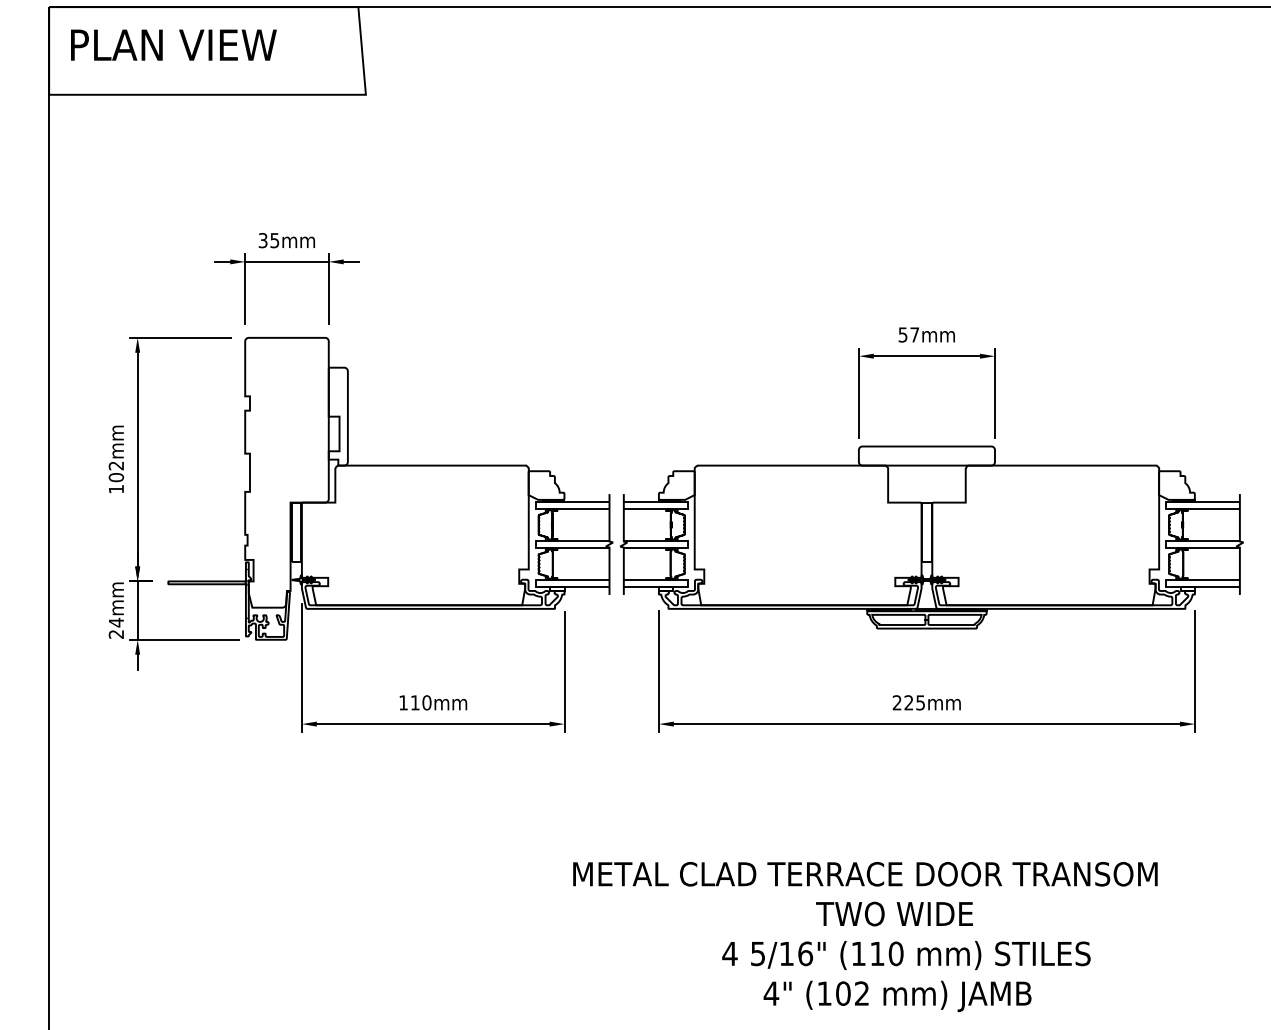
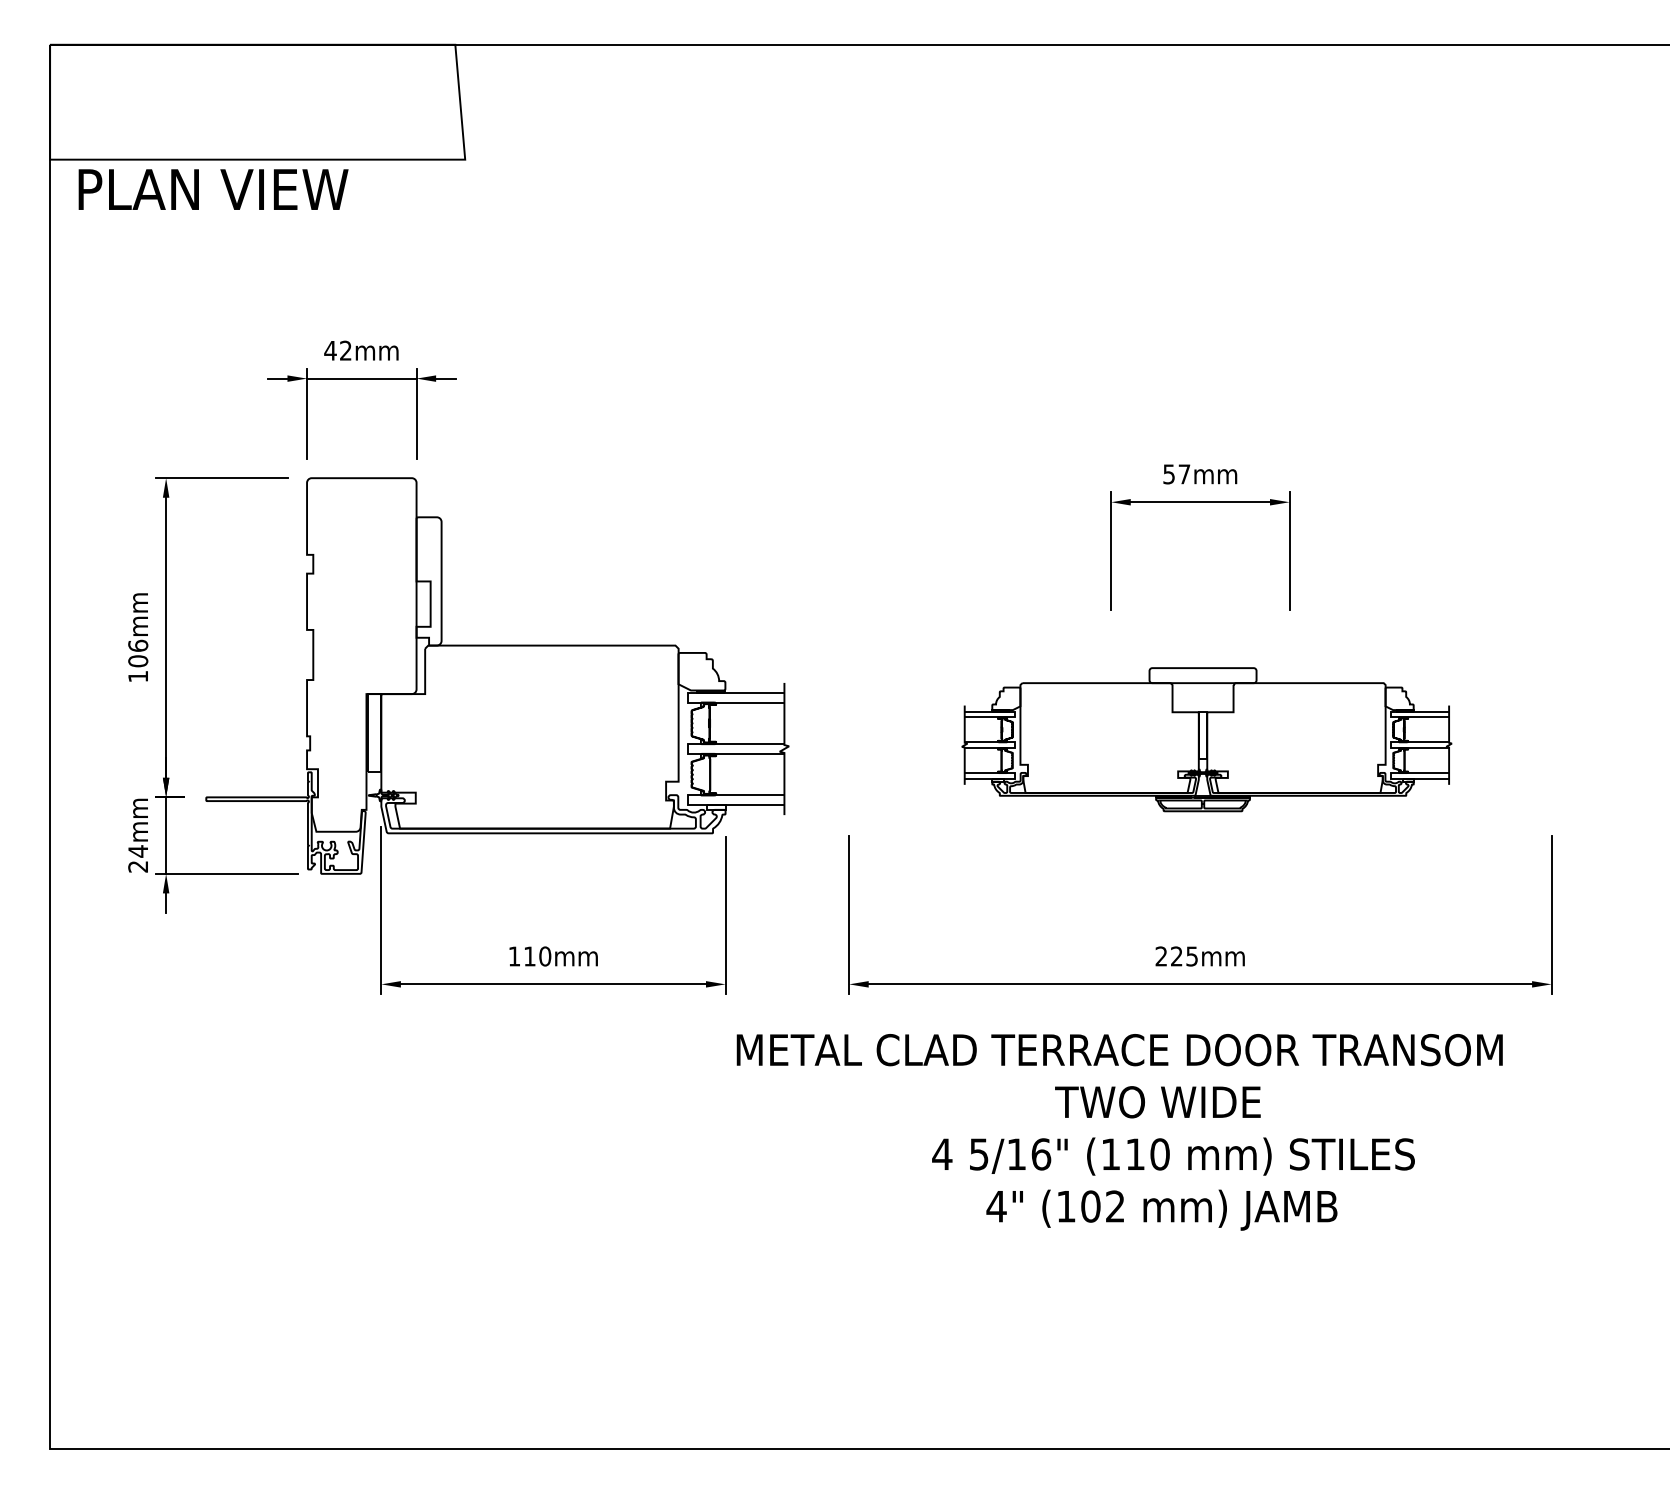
text: (173, 45) -> (213, 189), moved
text: (268, 240) -> (337, 350), 35mm -> 42mm
text: (116, 465) -> (138, 645), 102mm -> 106mm
part: (931, 537) -> (1206, 739), size x0.6
text: (865, 937) -> (1119, 1132), moved

